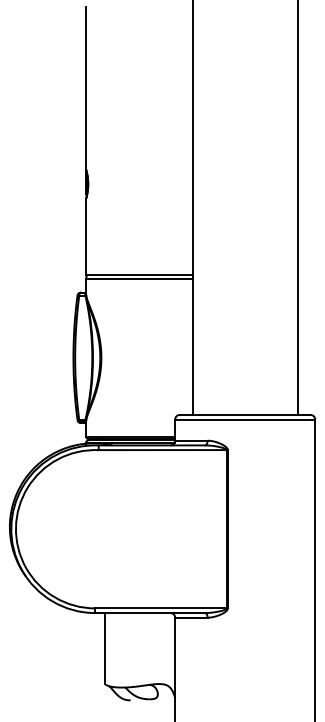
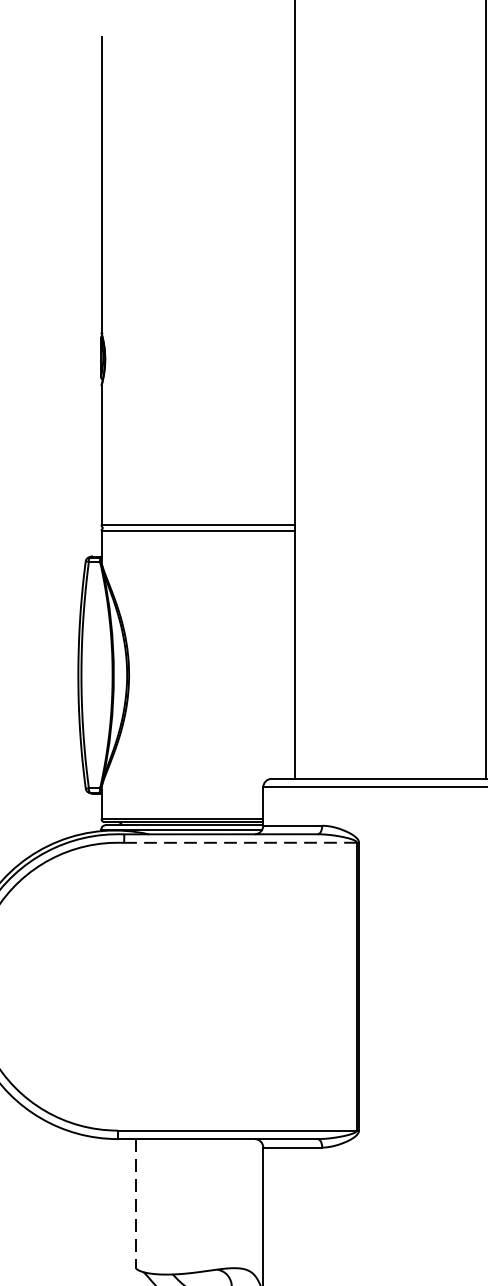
line: (162, 450) -> (240, 843), solid -> dashed
line: (105, 648) -> (136, 1203), solid -> dashed

